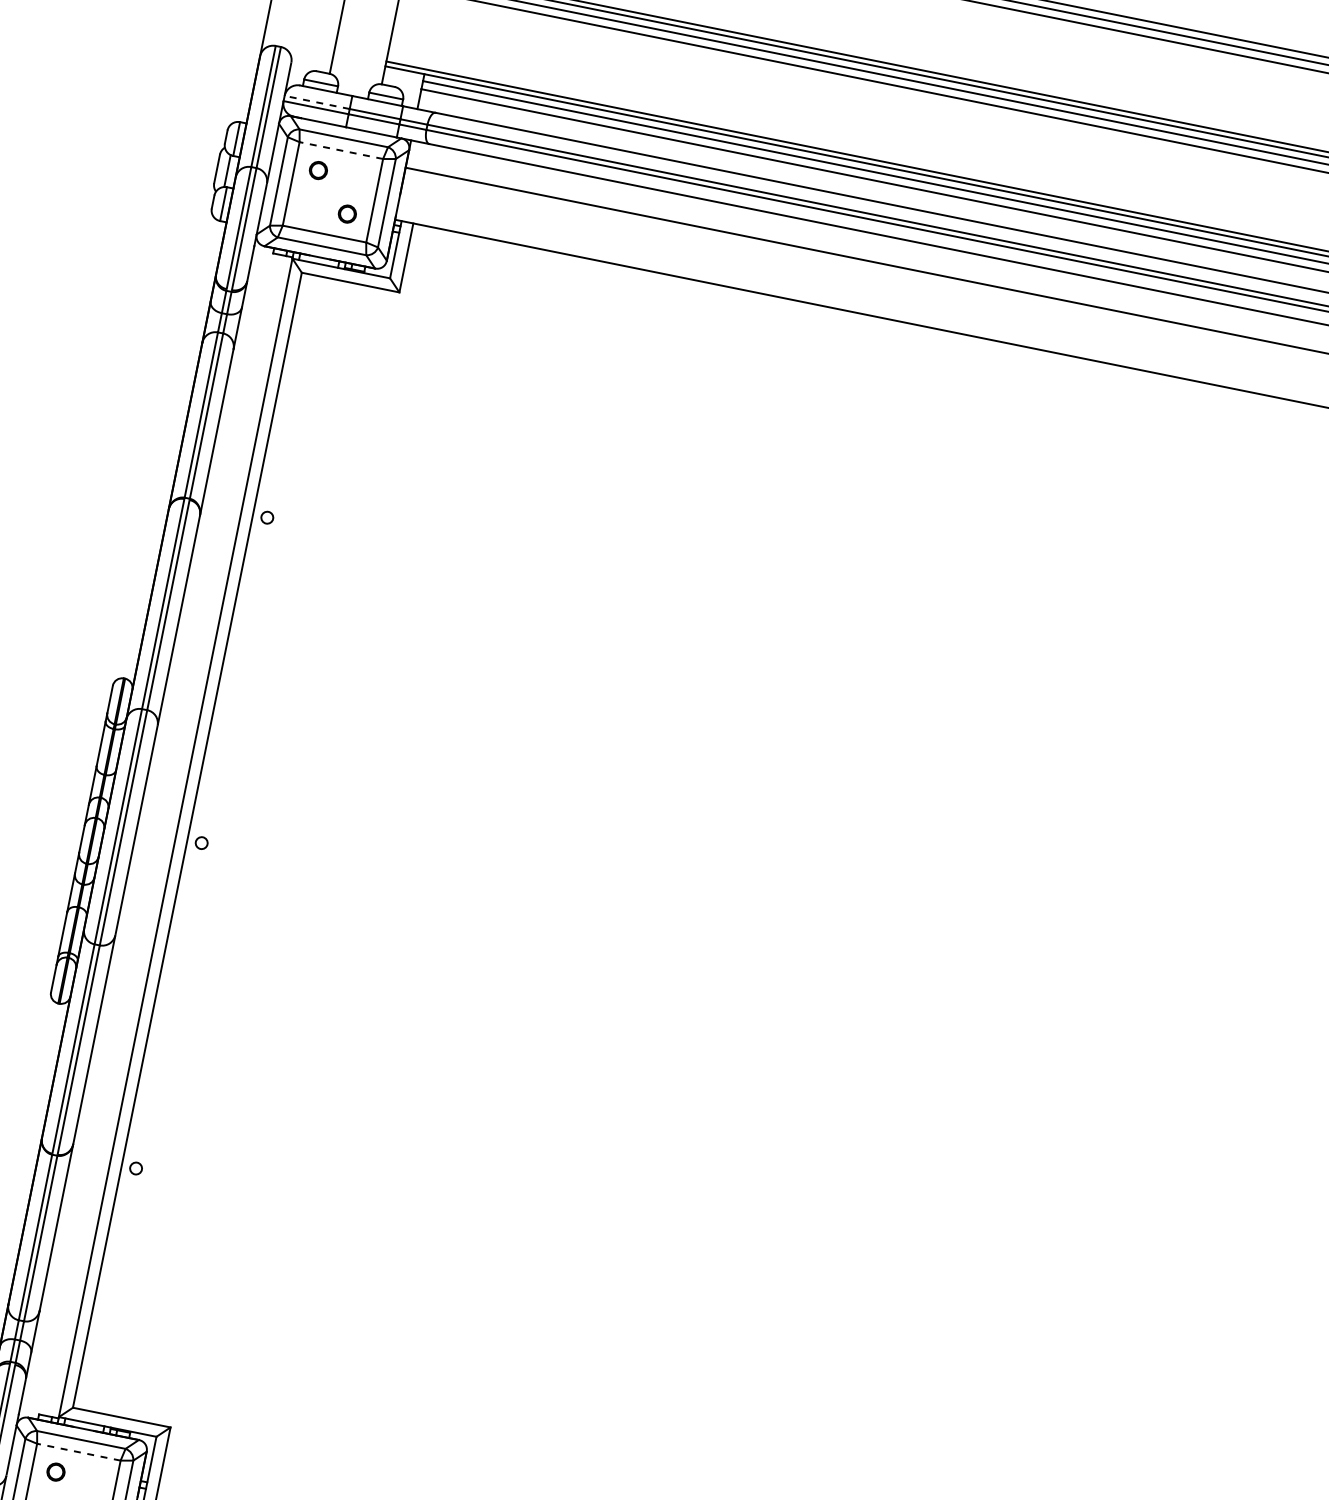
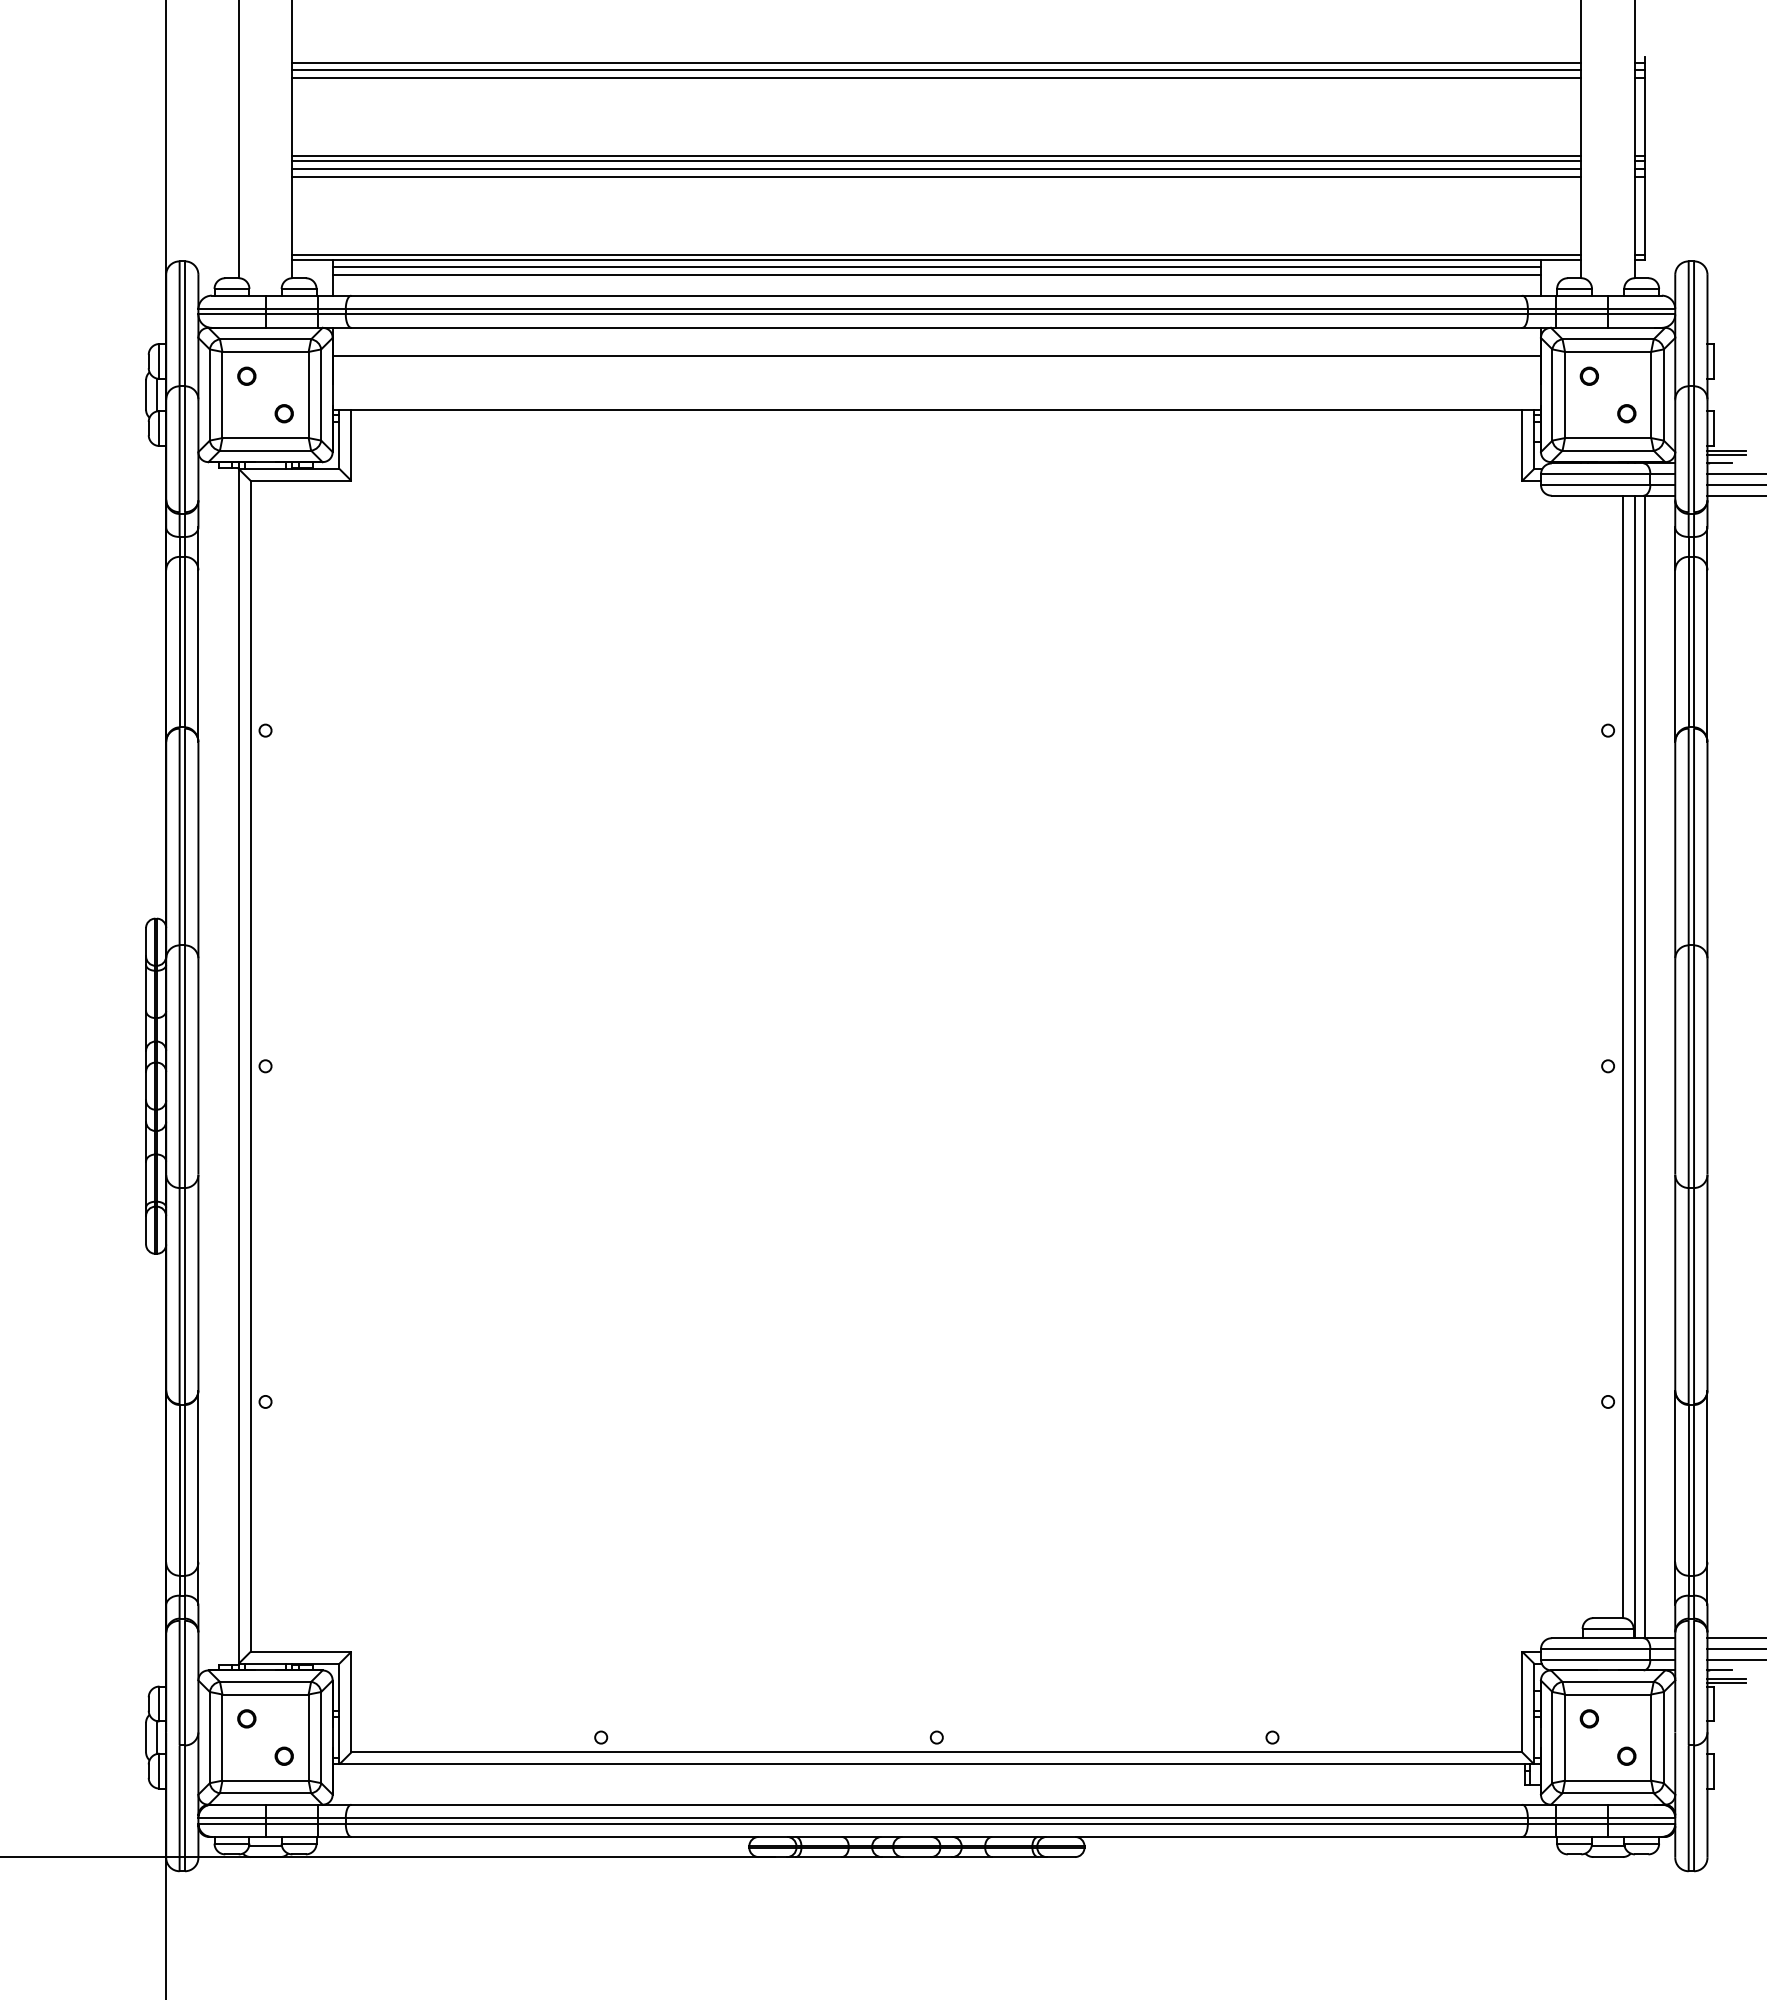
line: (316, 102) -> (231, 309), dashed -> solid
line: (341, 150) -> (265, 351), dashed -> solid
line: (78, 1452) -> (265, 1694), dashed -> solid

